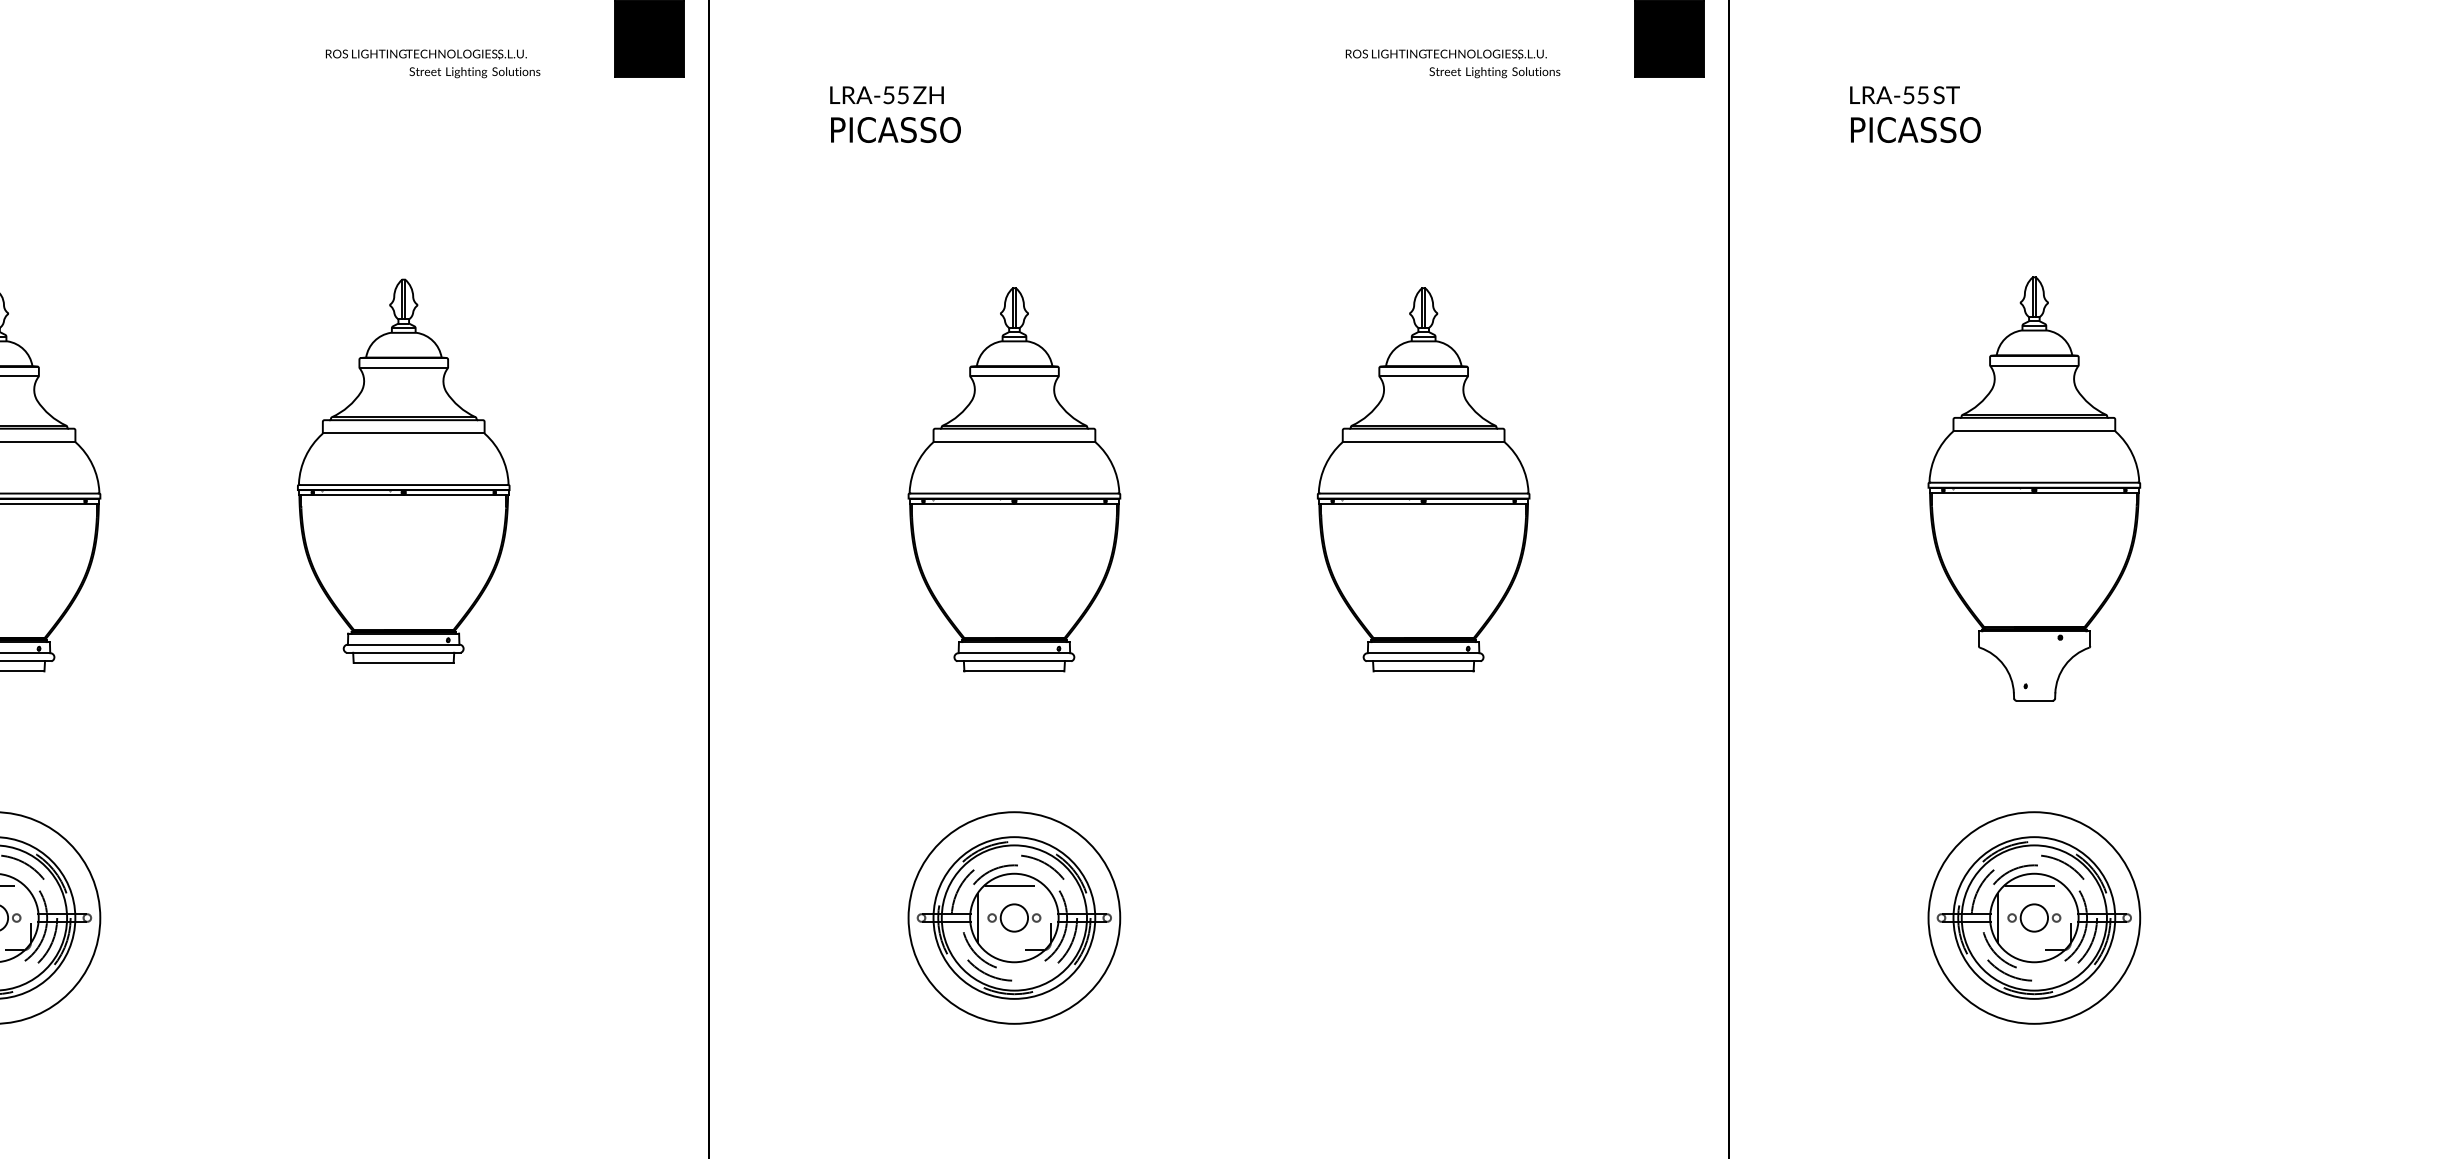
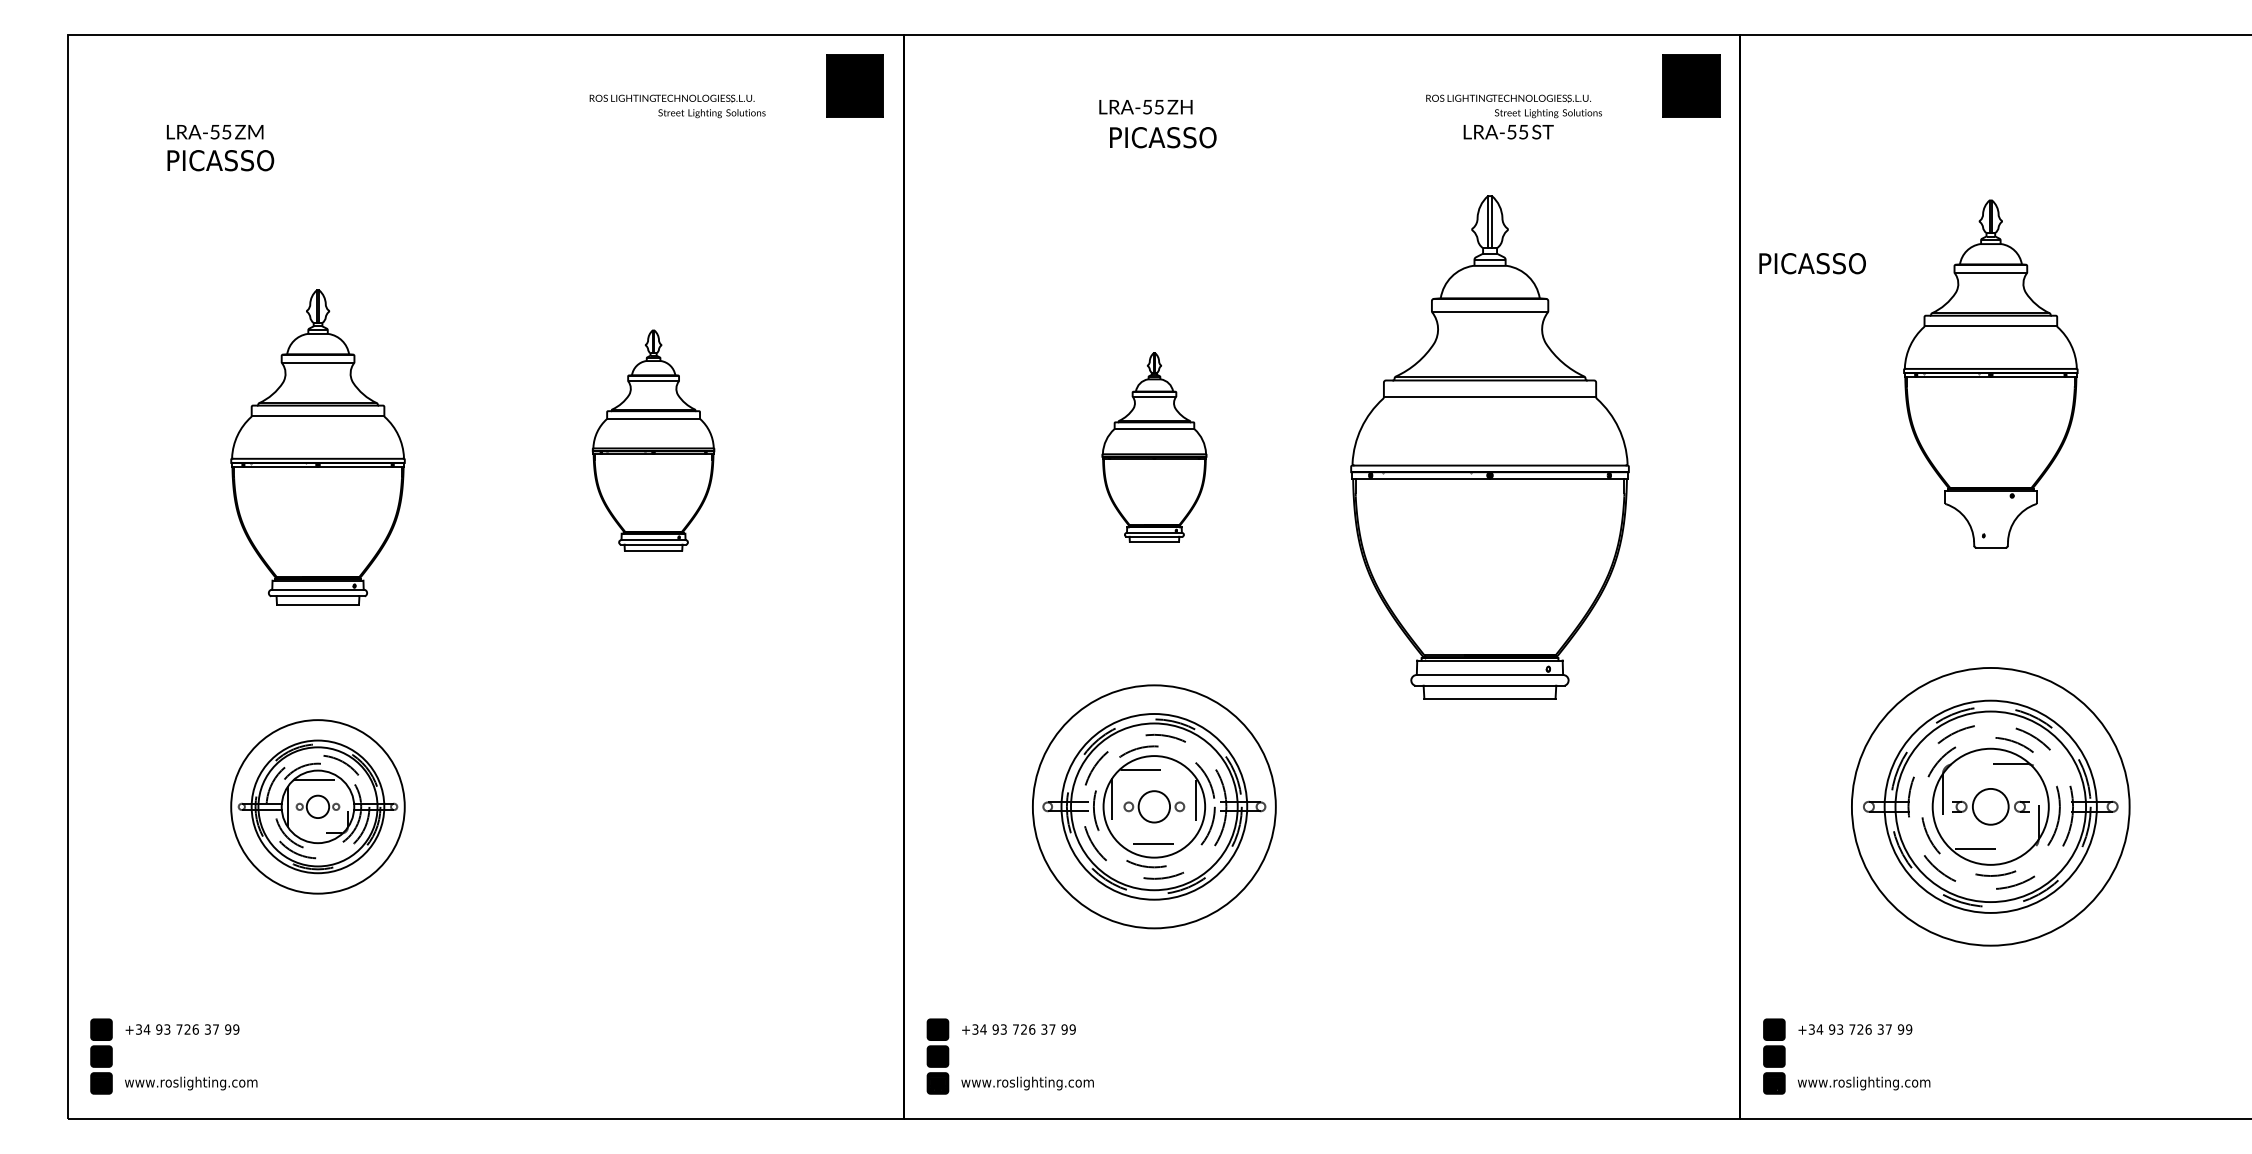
text: (1904, 94) -> (1508, 131), moved
text: (886, 95) -> (1145, 107), moved
text: (896, 129) -> (1163, 137), moved
text: (1915, 129) -> (1812, 263), moved
part: (403, 471) -> (653, 440), size x0.7
part: (1014, 479) -> (1154, 447), size x0.6
part: (1423, 479) -> (1489, 447), size x1.6
part: (2033, 488) -> (1990, 373), moved
part: (1014, 917) -> (1154, 806), size x1.4
part: (2033, 917) -> (1990, 806), size x1.6

